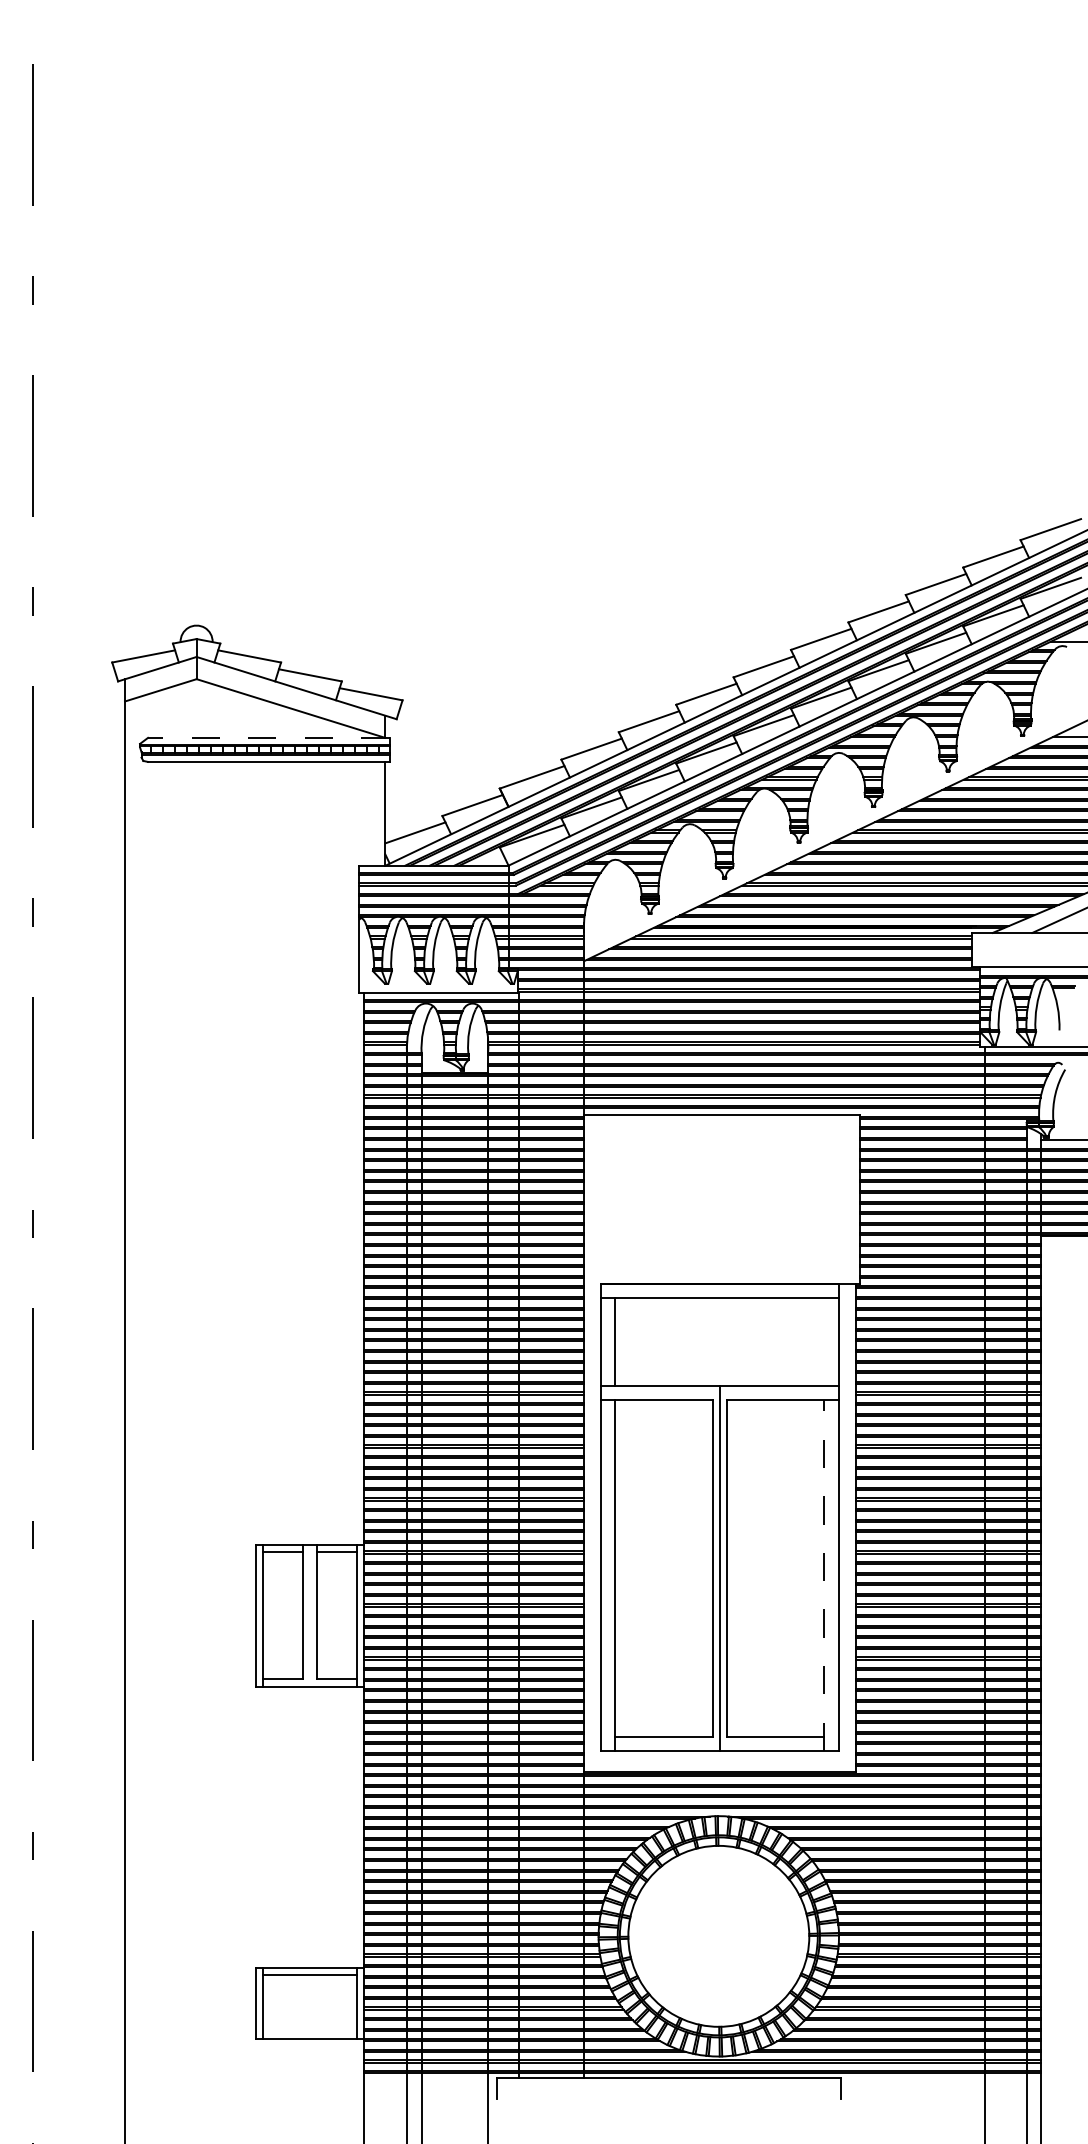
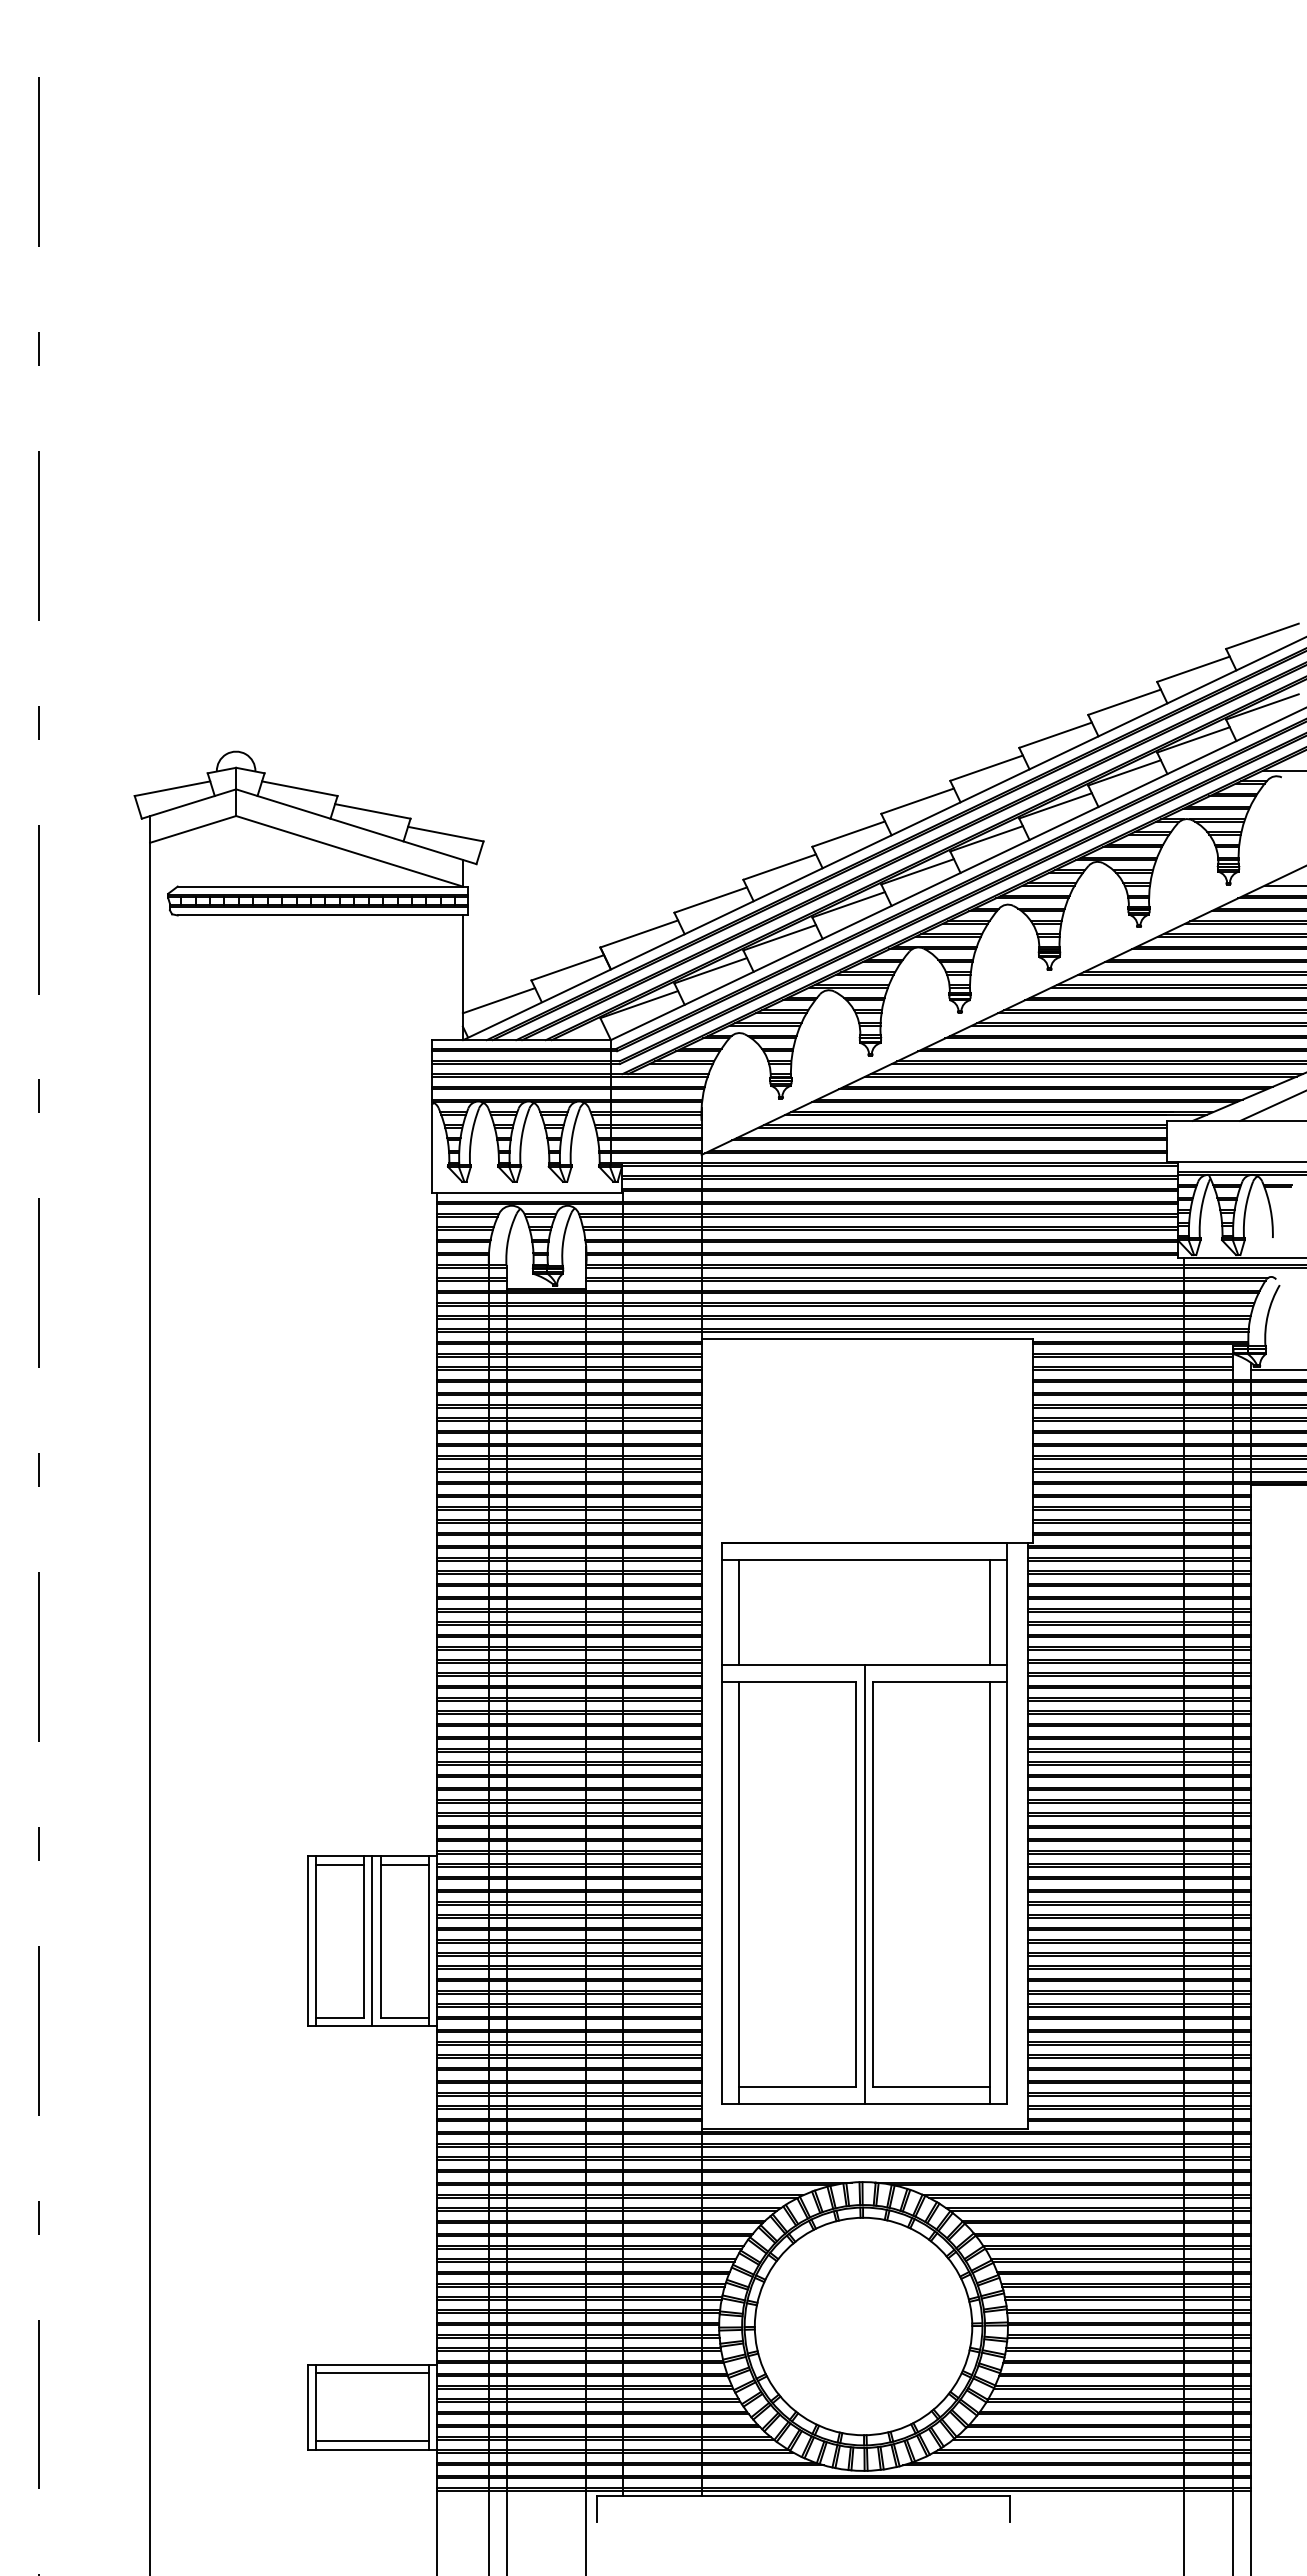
line: (268, 737) -> (322, 886), dashed -> solid
line: (824, 1342) -> (990, 1612), added
line: (824, 1575) -> (990, 1893), dashed -> solid
line: (310, 1615) -> (372, 1941), added
line: (310, 2032) -> (372, 2441), added

